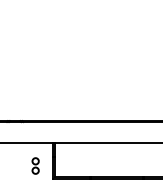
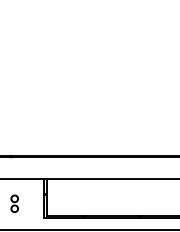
part: (35, 165) -> (14, 203), moved

